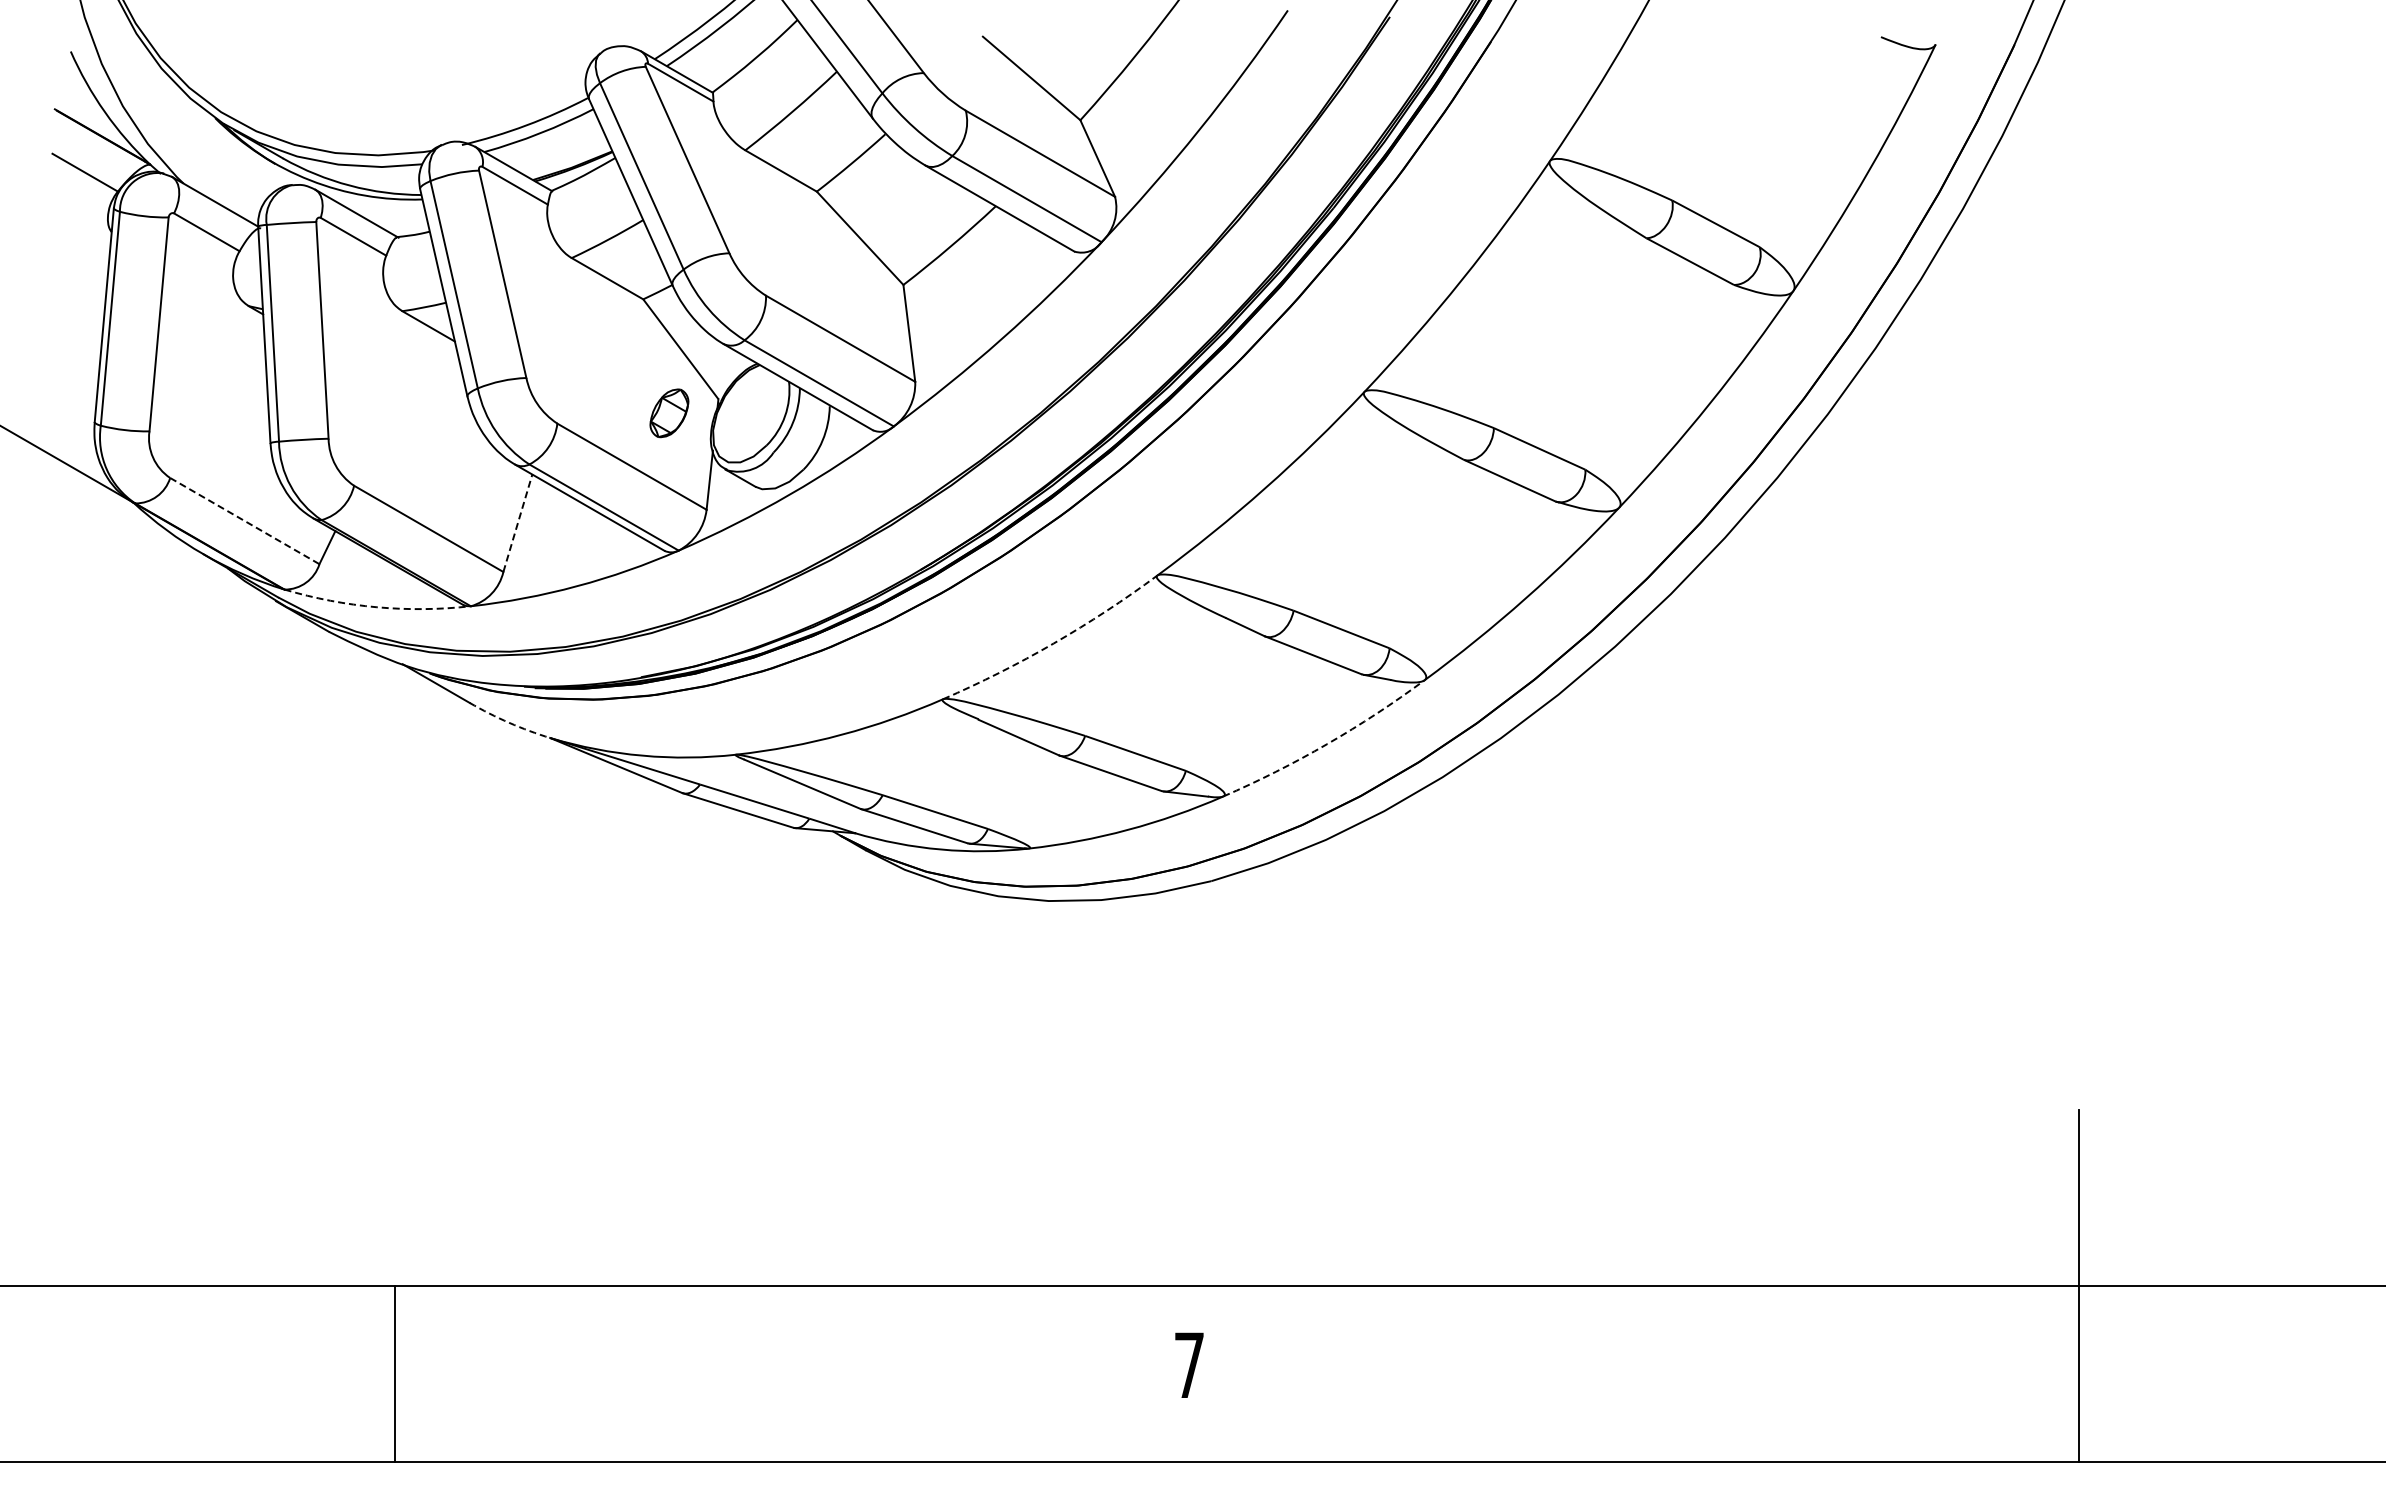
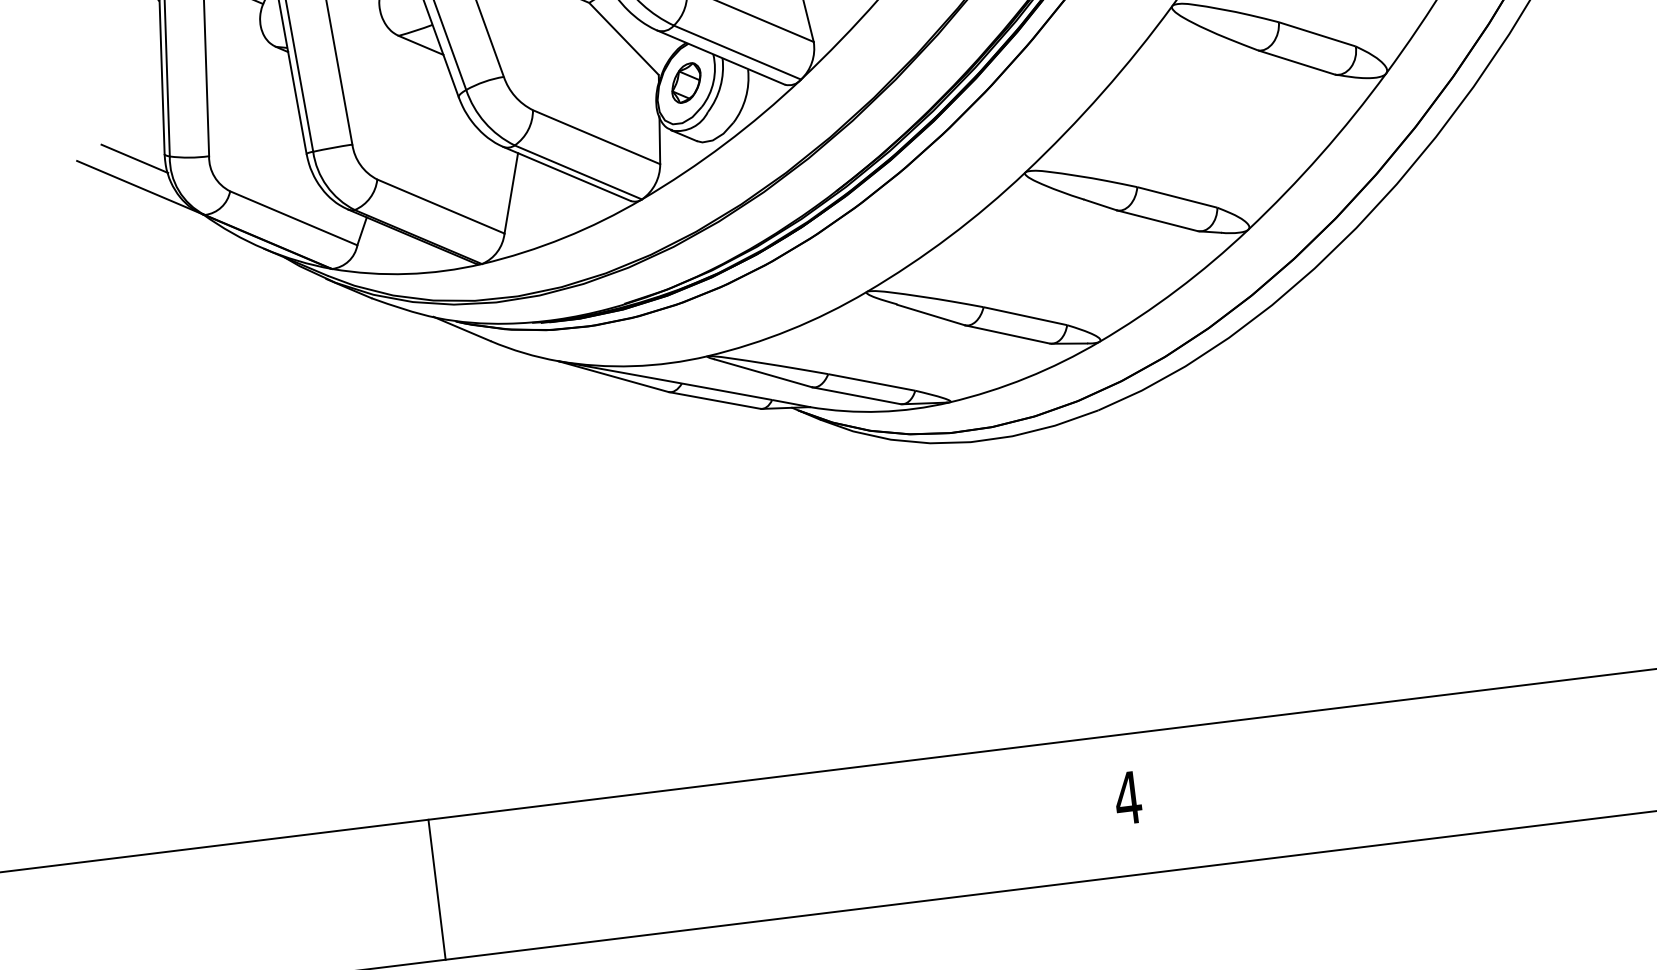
part: (669, 413) -> (686, 83), moved
line: (57, 422) -> (135, 158), added
line: (245, 521) -> (294, 218), dashed -> solid
line: (517, 523) -> (511, 193), dashed -> solid
arc: (376, 607) -> (407, 274), dashed -> solid
arc: (1053, 643) -> (949, 236), dashed -> solid
arc: (509, 722) -> (524, 352), dashed -> solid
arc: (1327, 744) -> (1177, 290), dashed -> solid
text: (1189, 1364) -> (1128, 797), 7 -> 4
line: (395, 1373) -> (437, 889), moved

